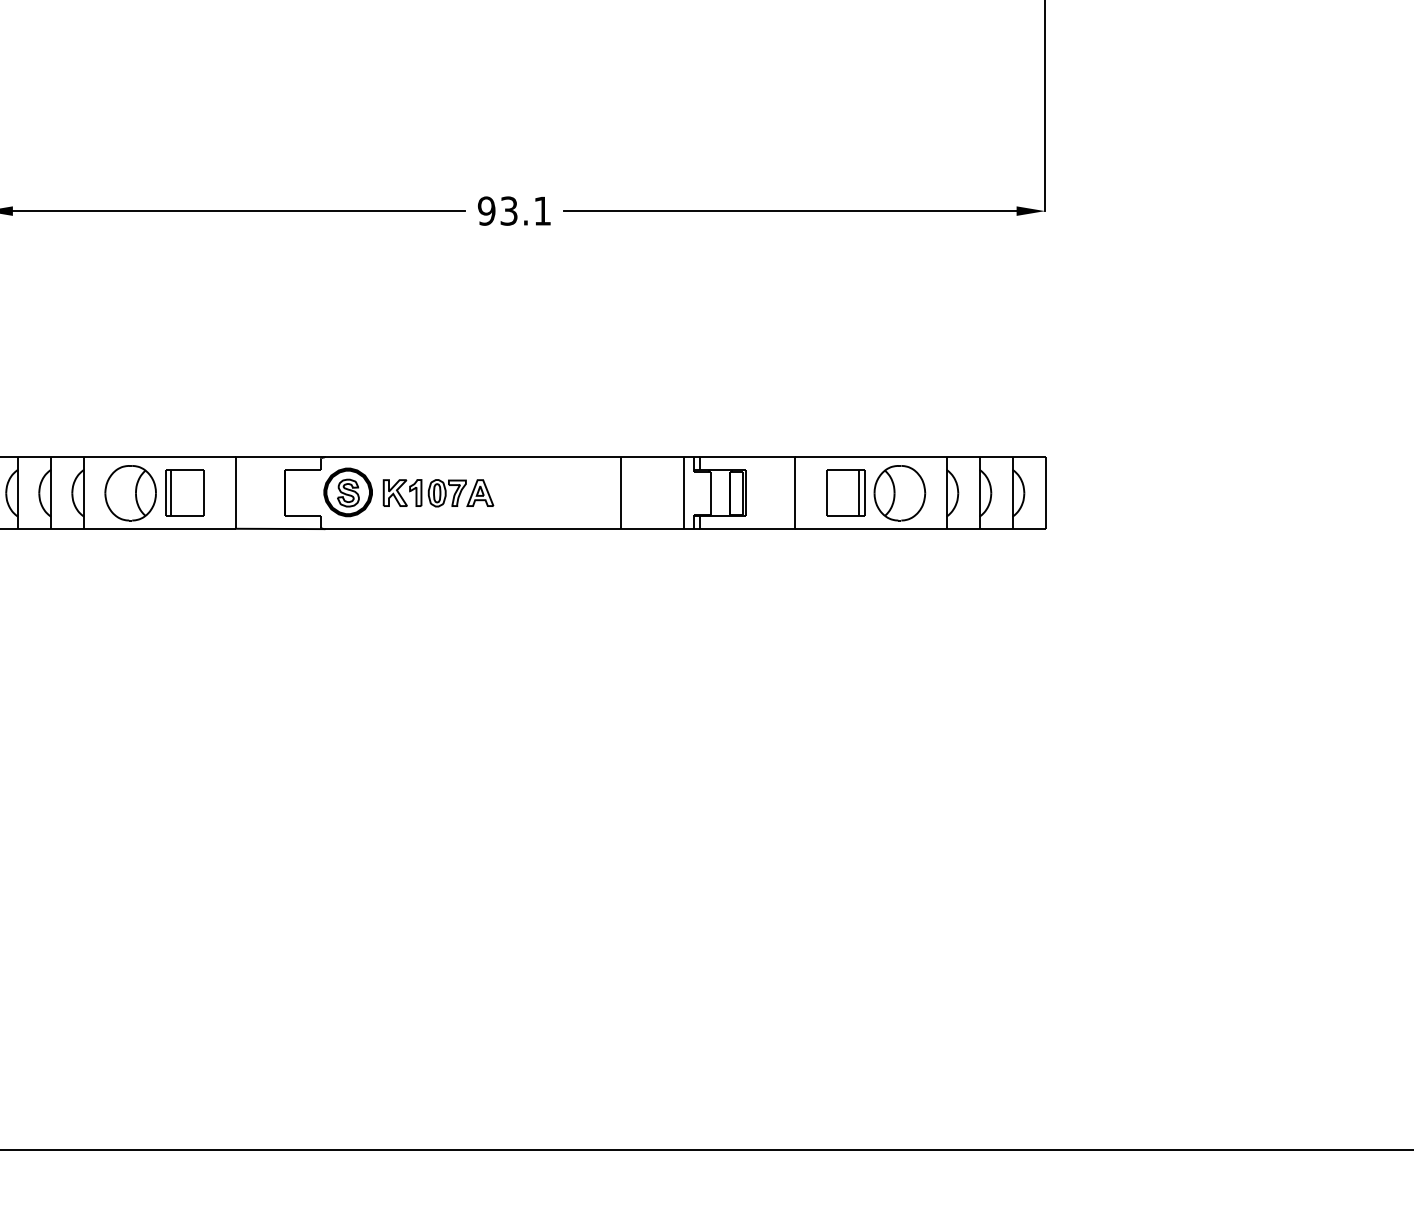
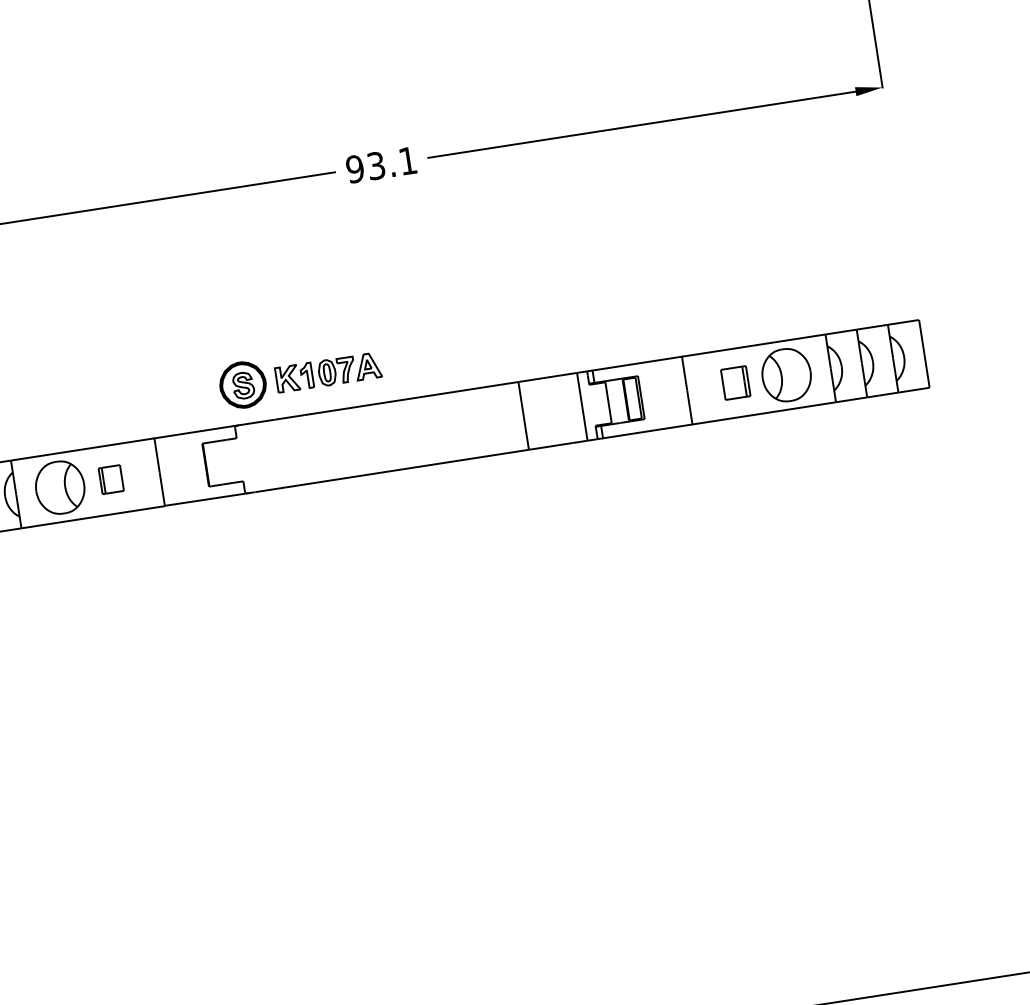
part: (184, 492) -> (110, 479), size x0.6
part: (408, 492) -> (300, 376), moved
part: (845, 492) -> (735, 382), size x0.7

